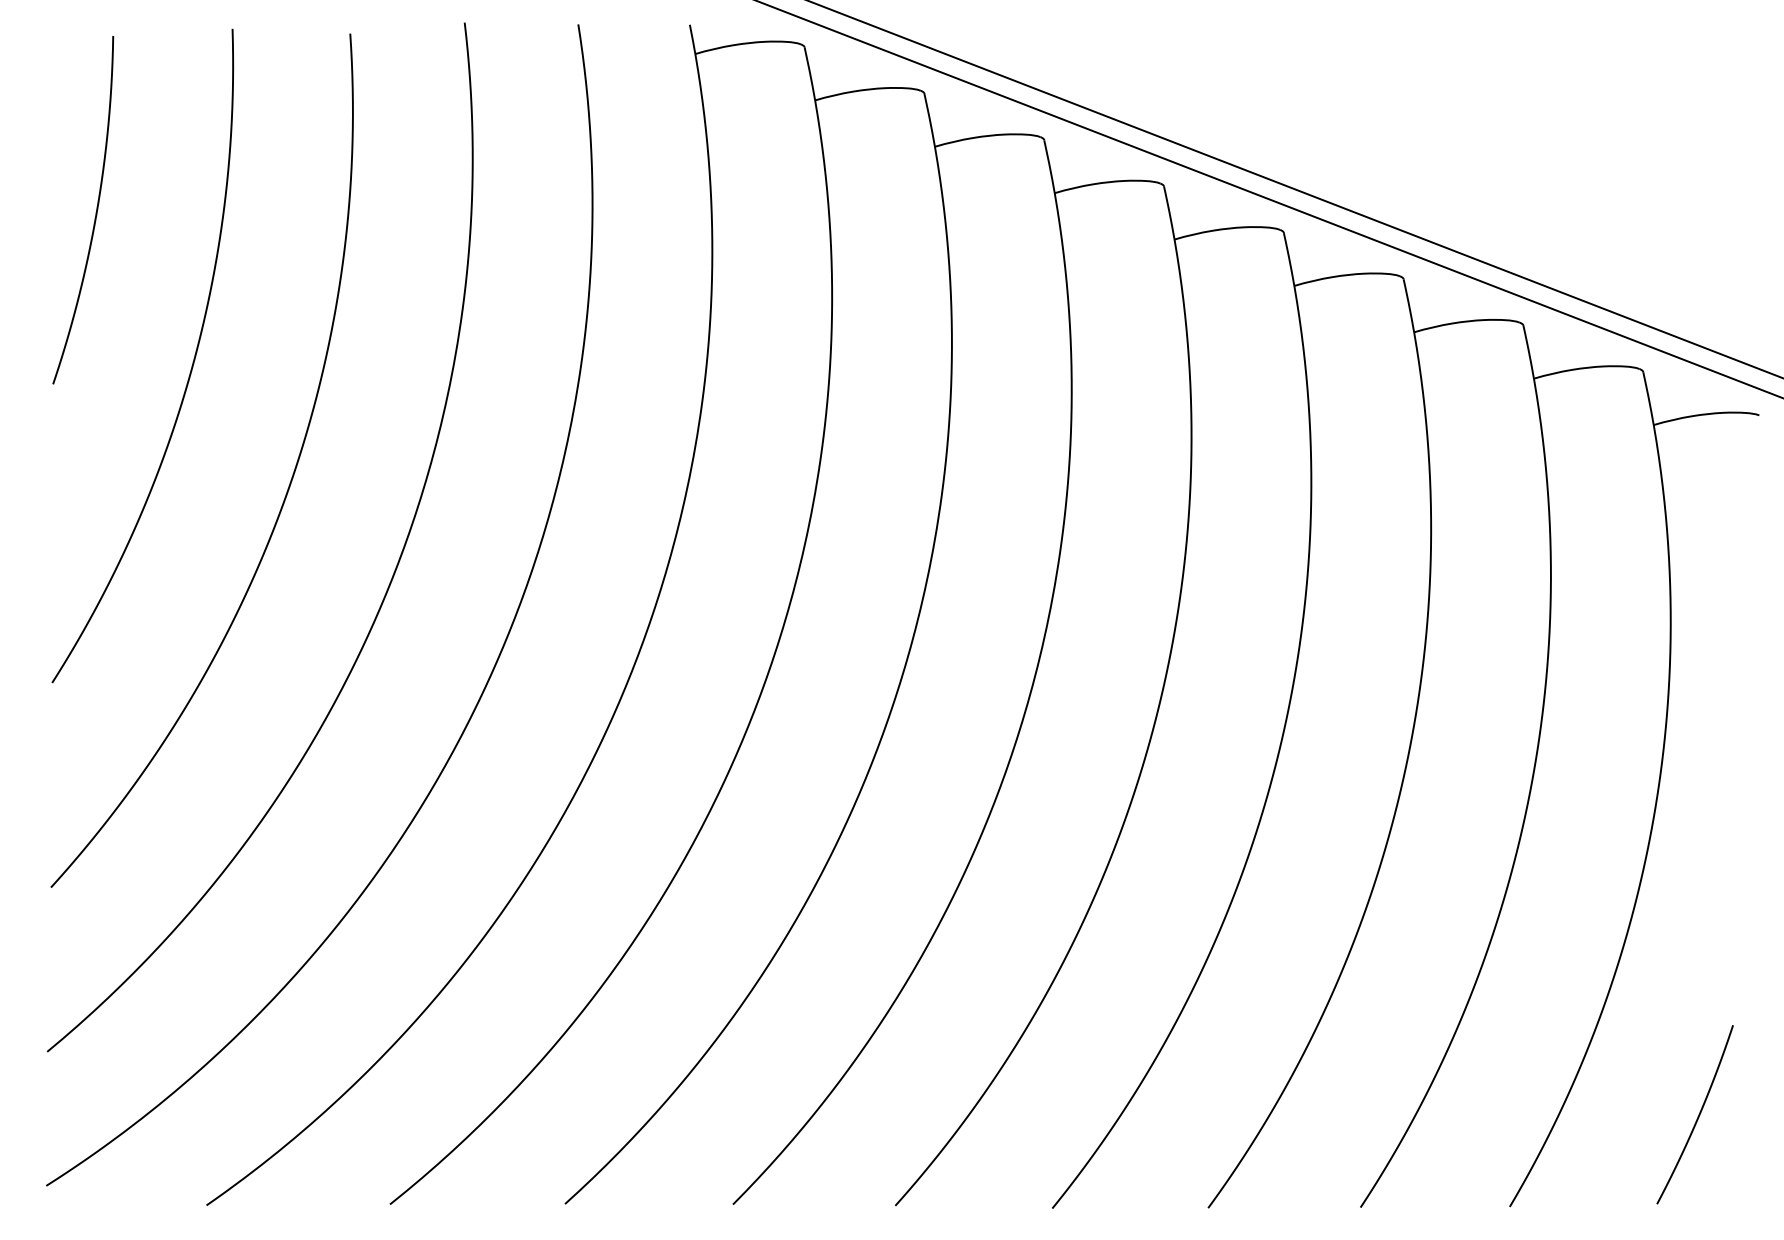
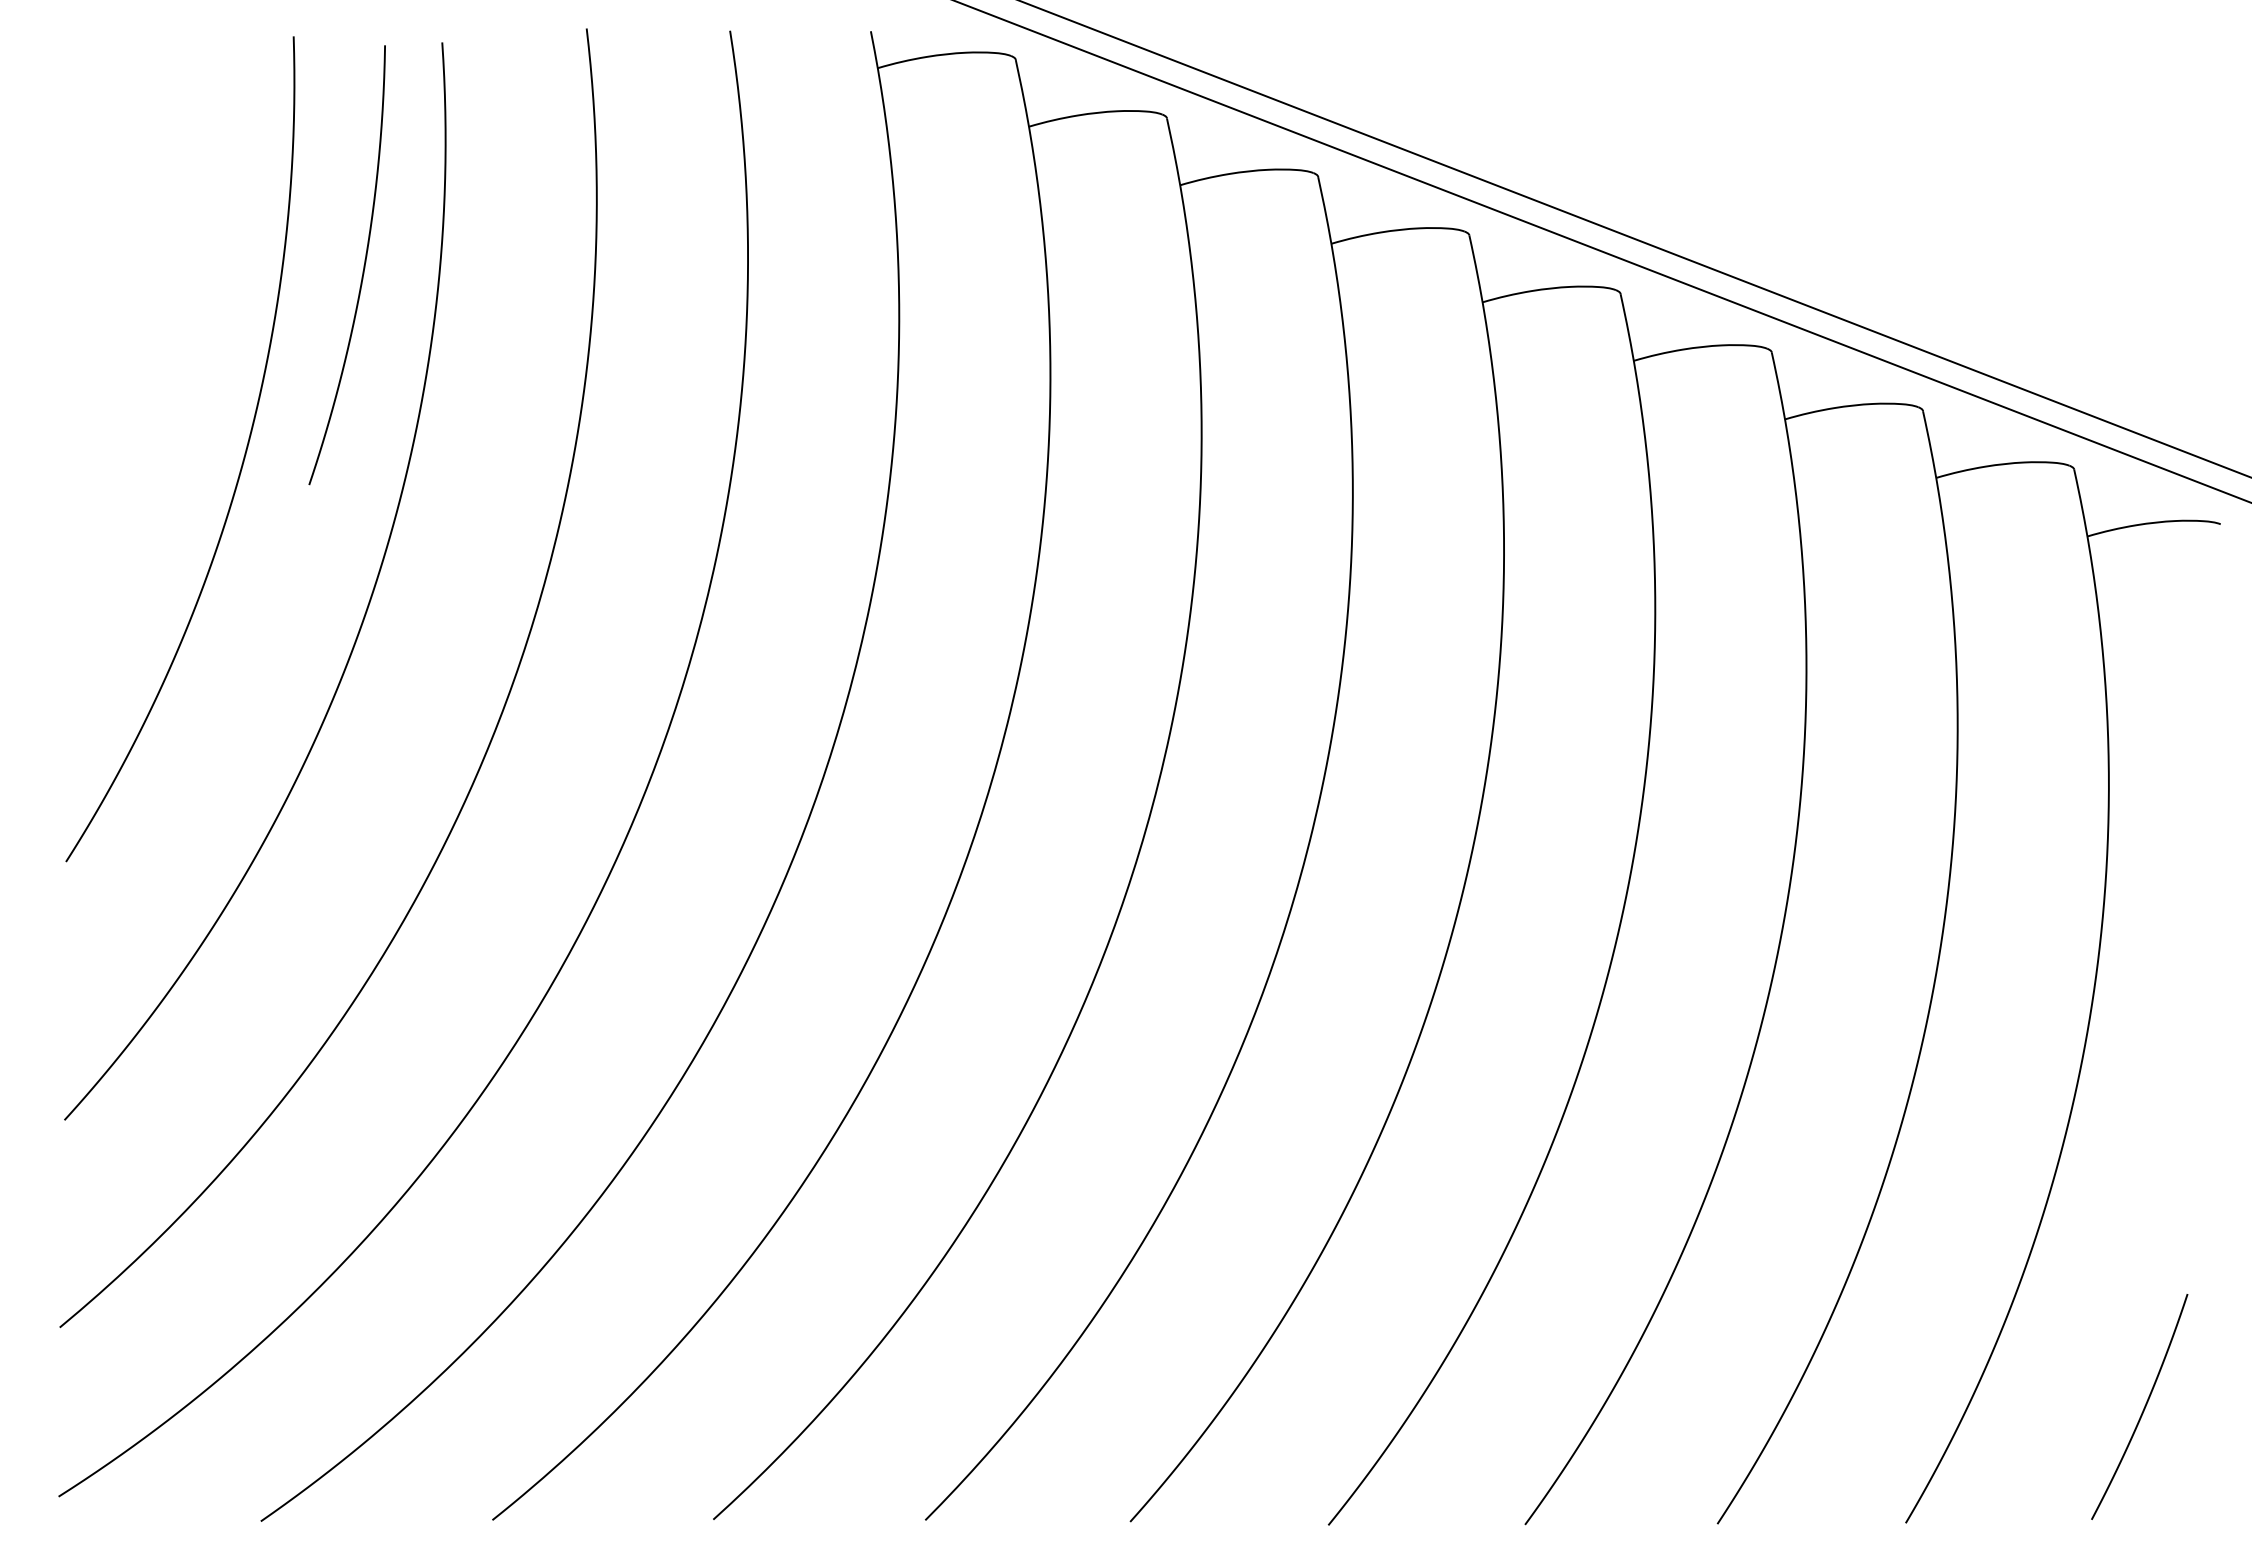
curve: (96, 210) -> (363, 265), moved

